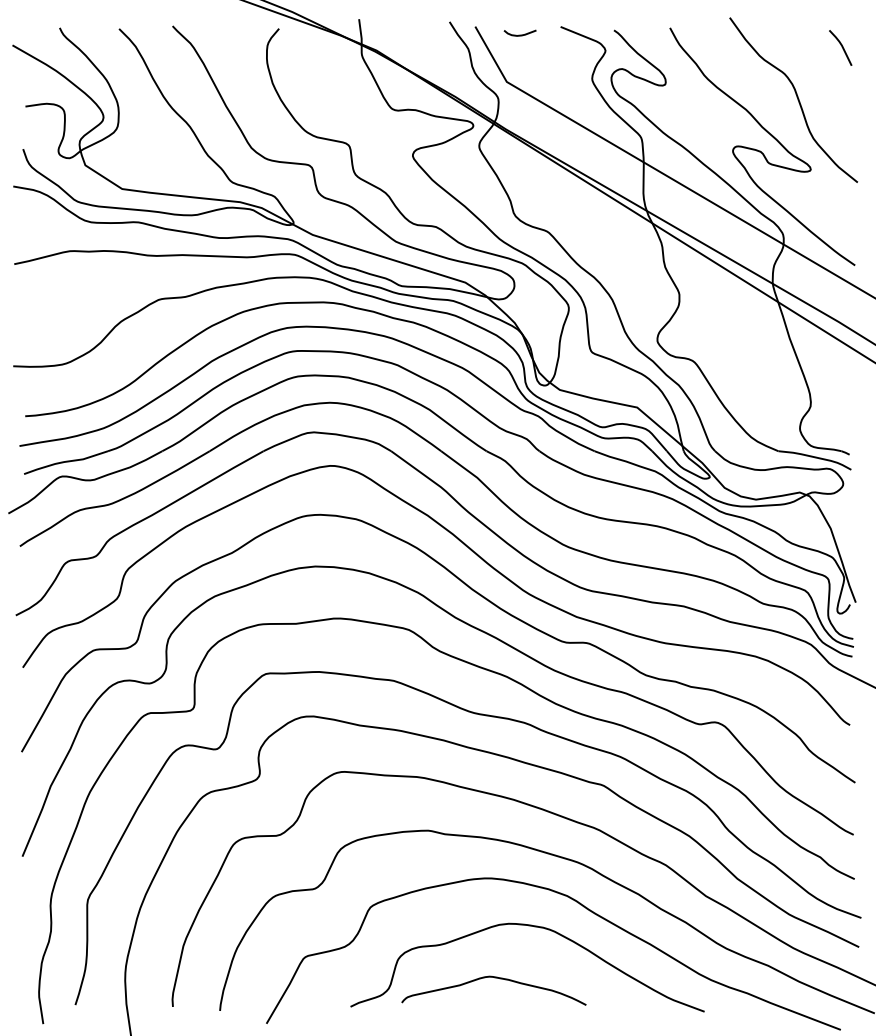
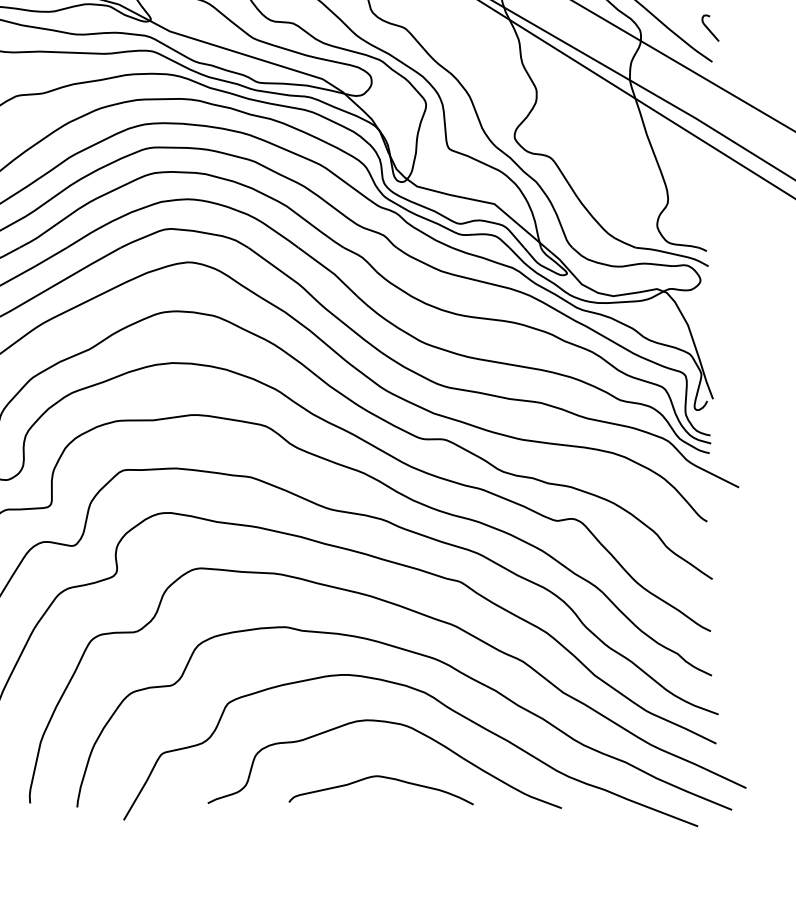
curve: (852, 232) -> (709, 29), added
curve: (494, 978) -> (381, 778), moved

